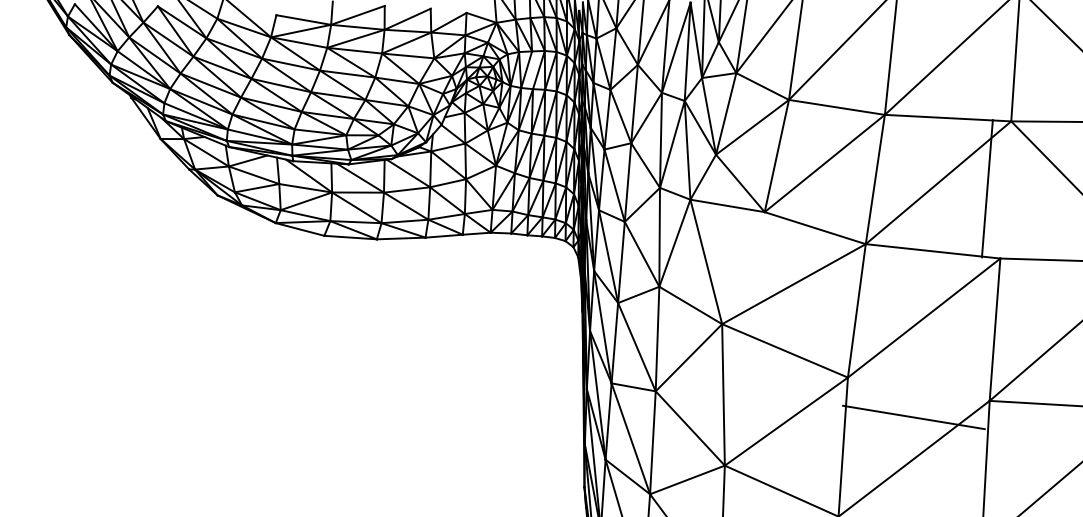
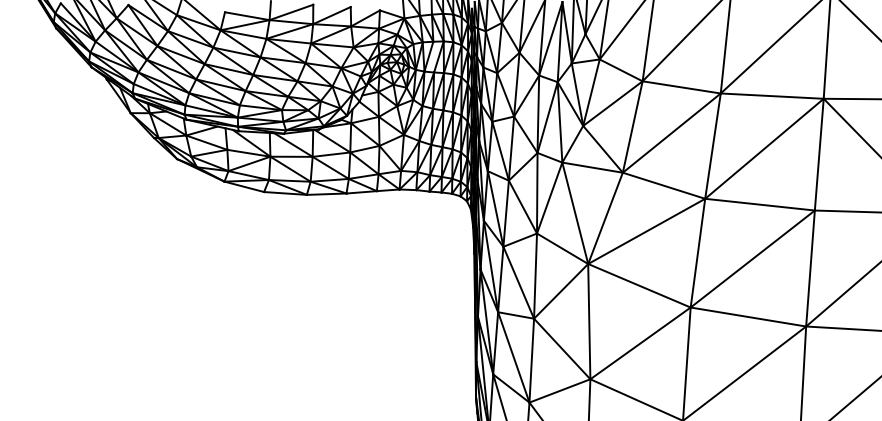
line: (986, 188) -> (818, 154), moved
line: (743, 268) -> (605, 218), added
line: (914, 416) -> (748, 316), moved

